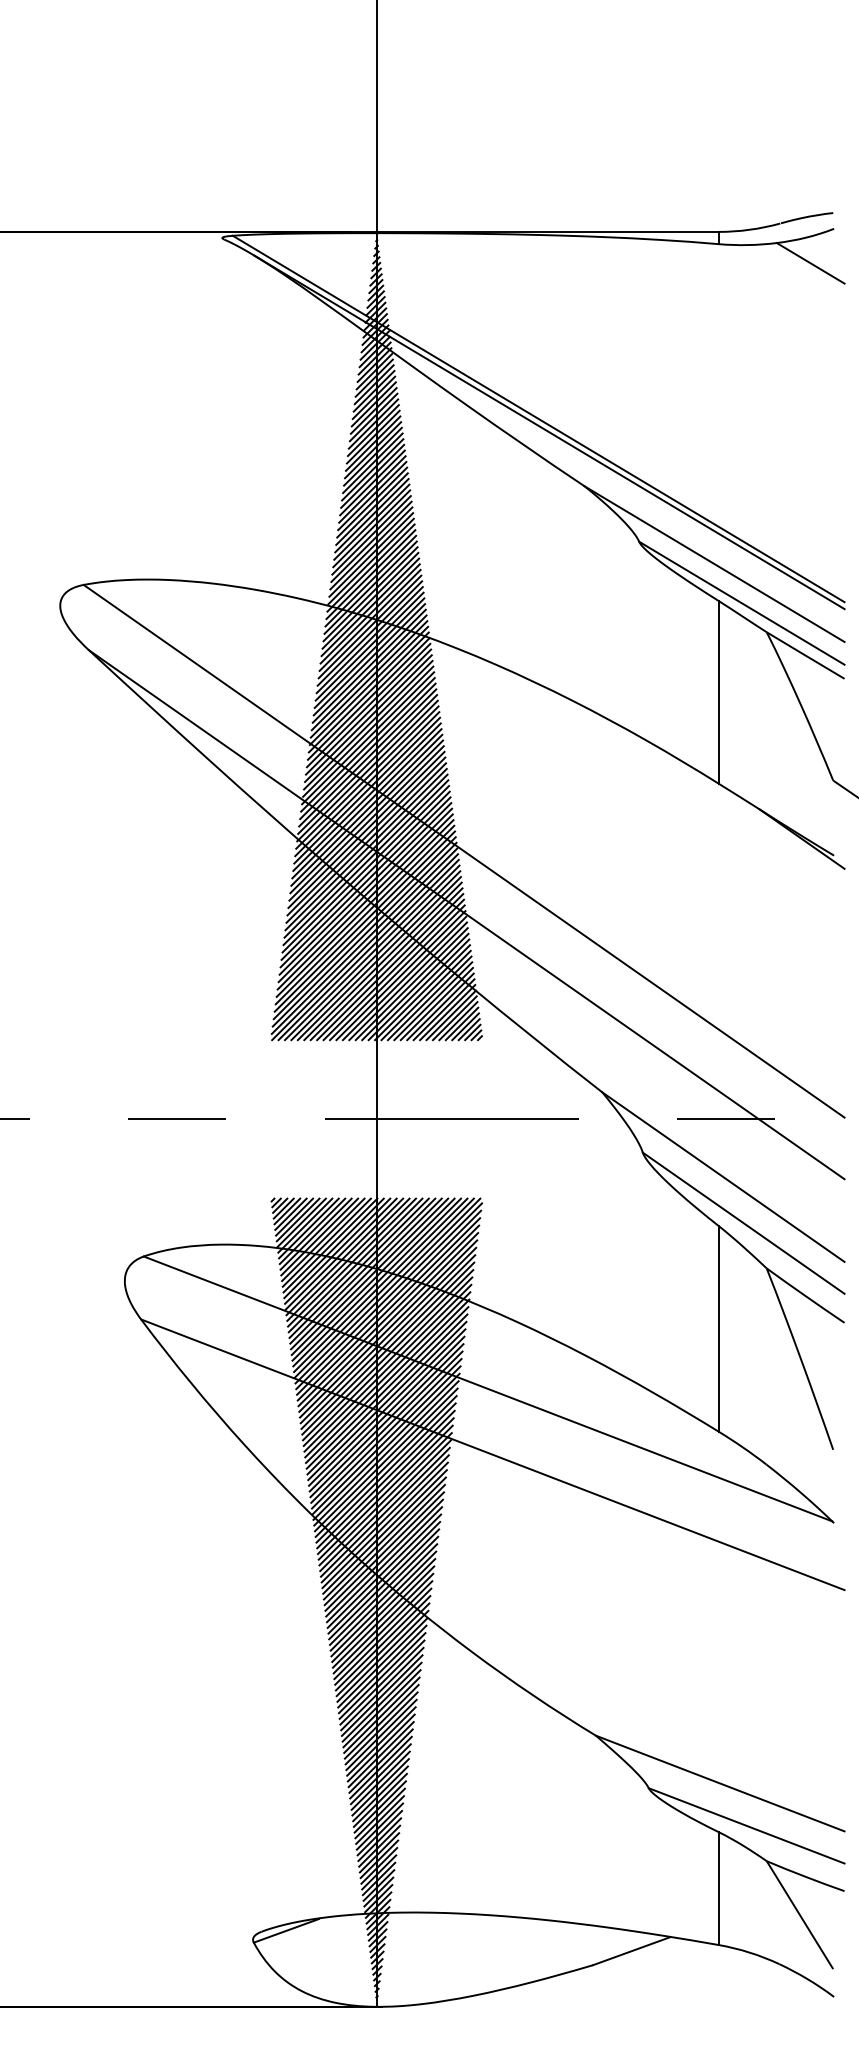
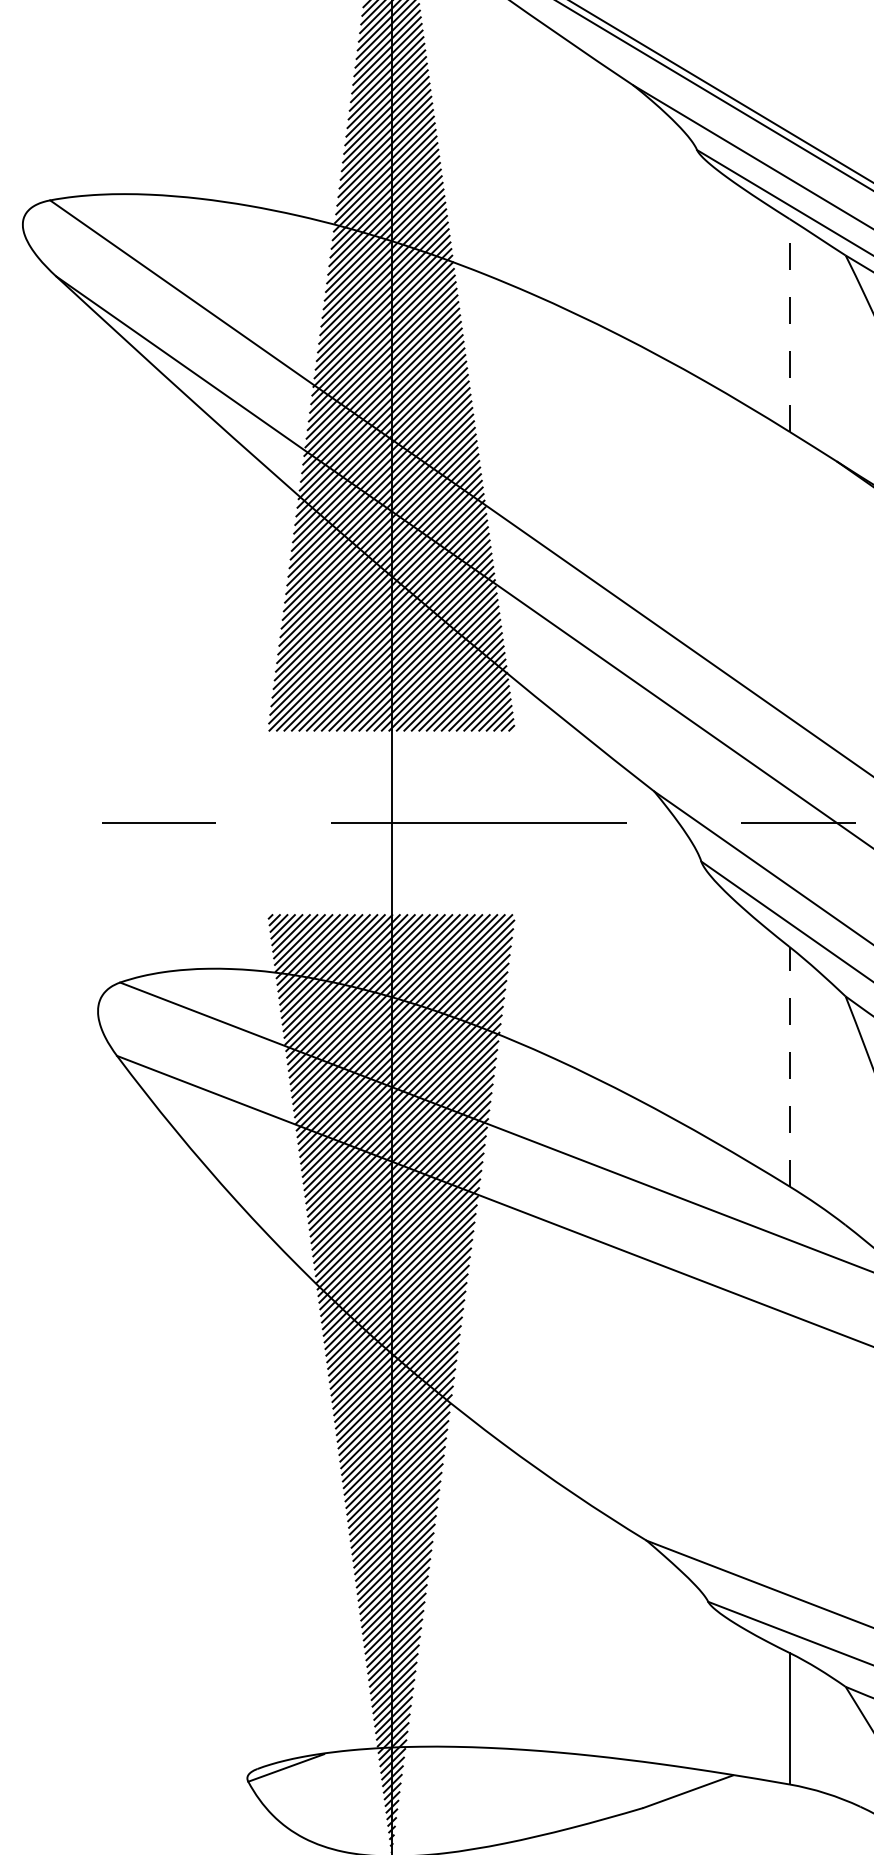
line: (718, 691) -> (789, 324), solid -> dashed
line: (718, 1328) -> (789, 1066), solid -> dashed

